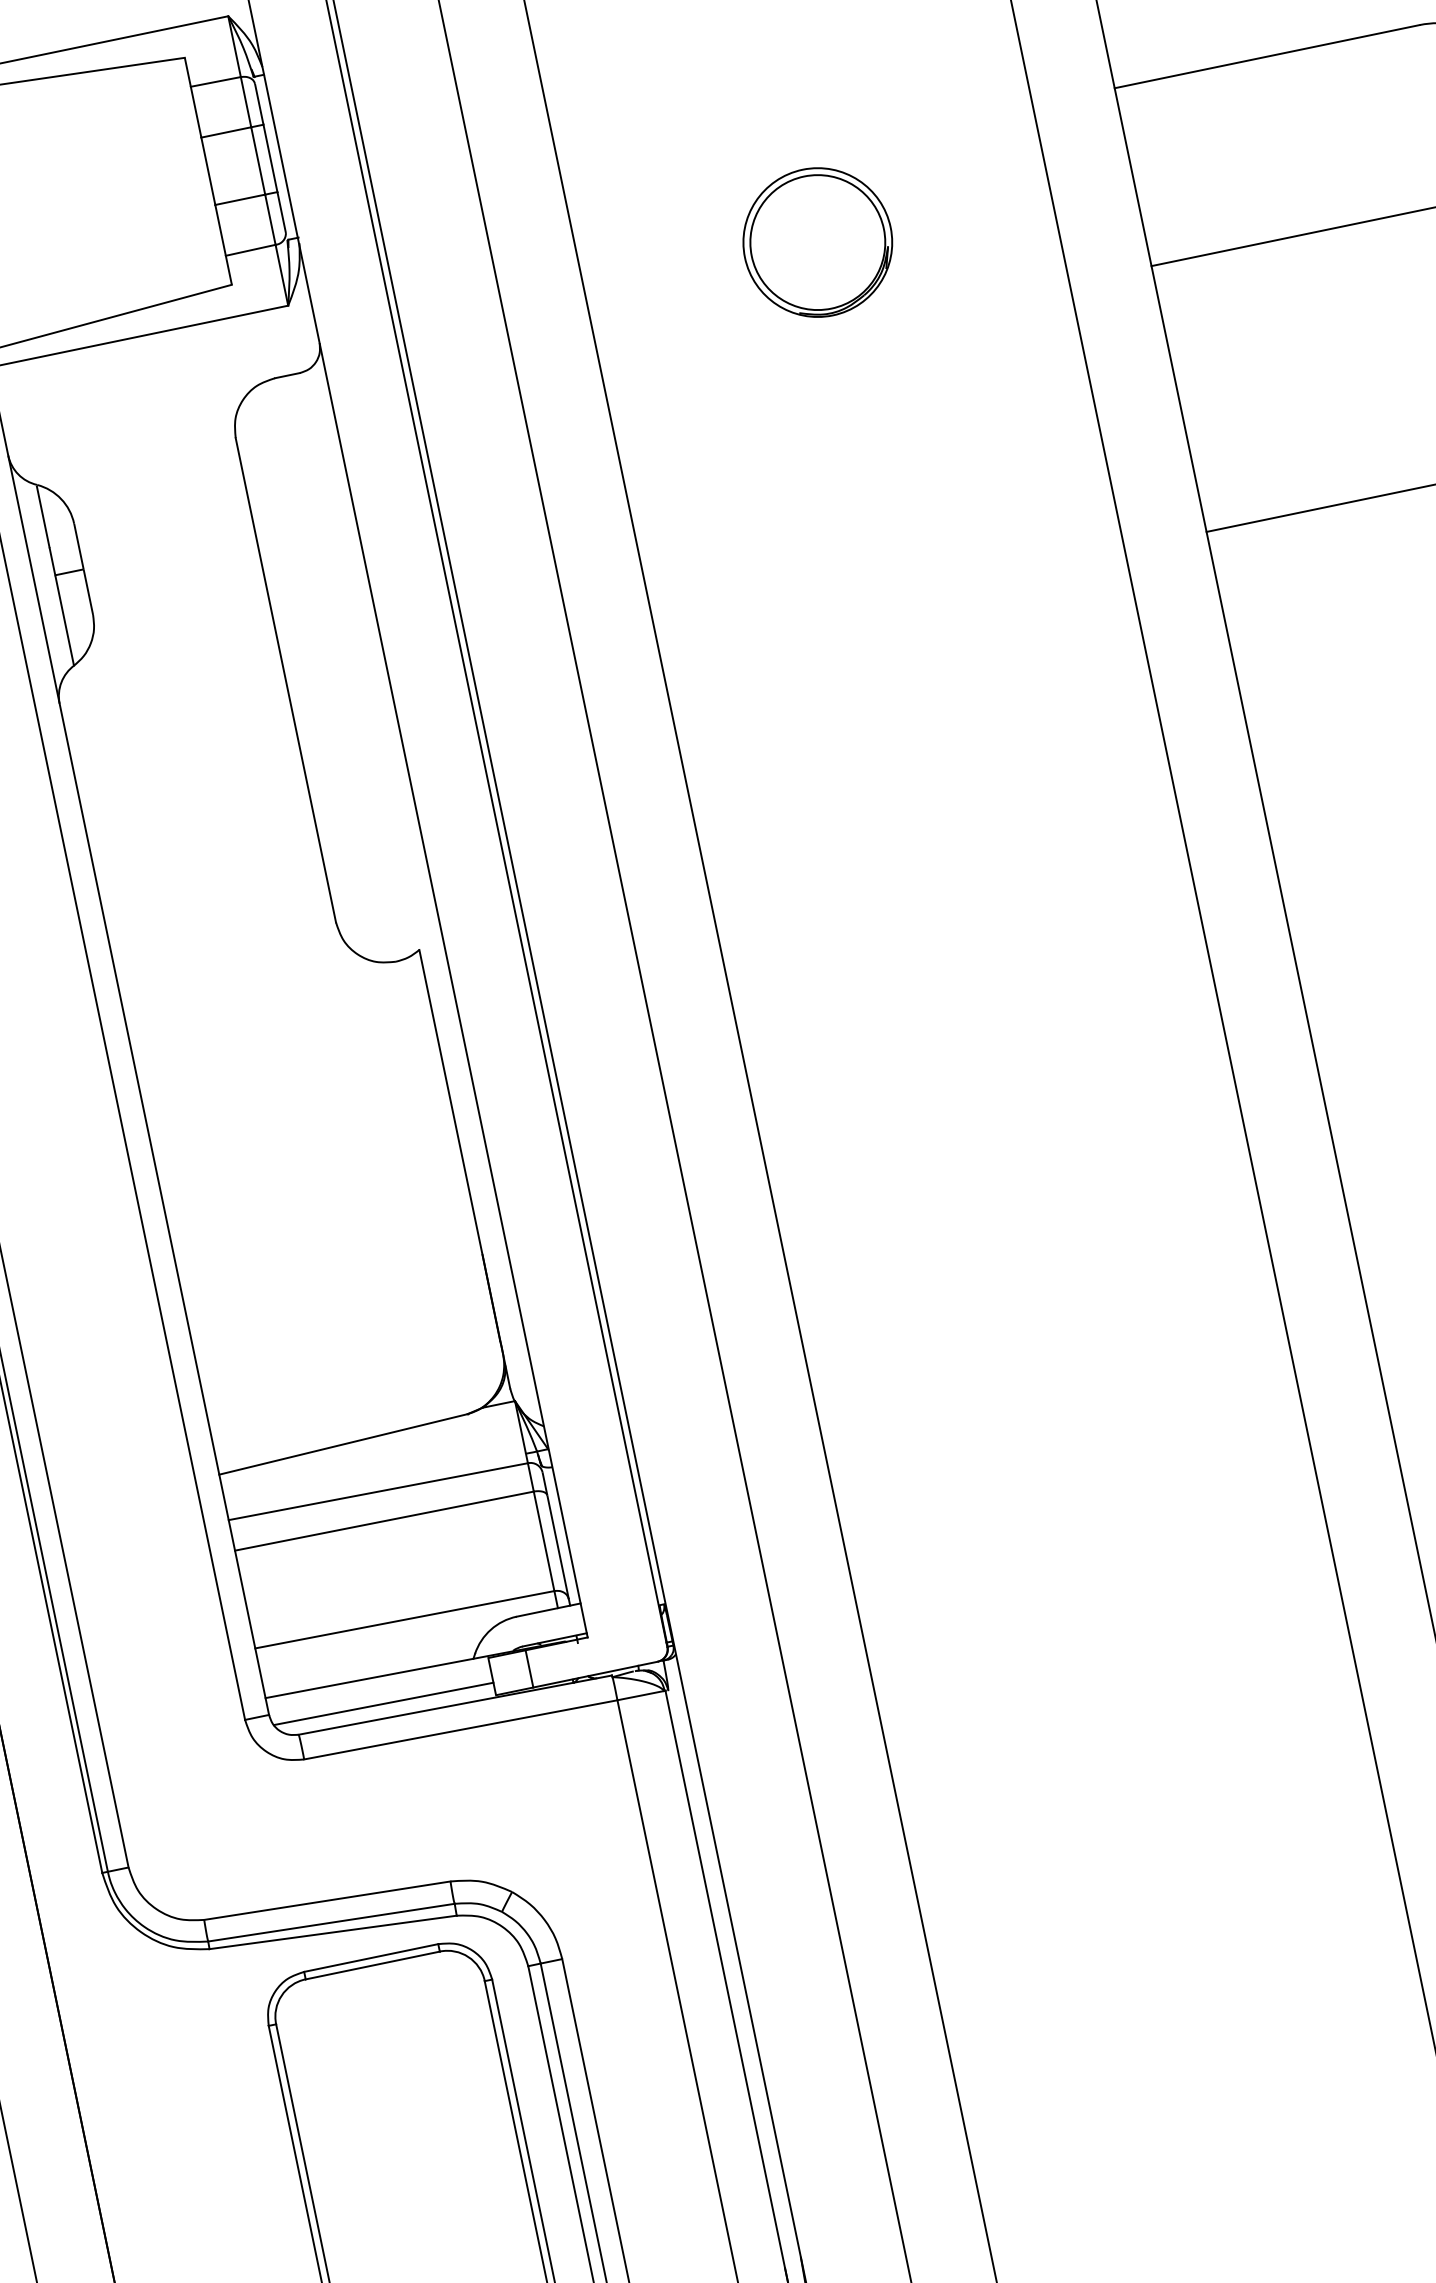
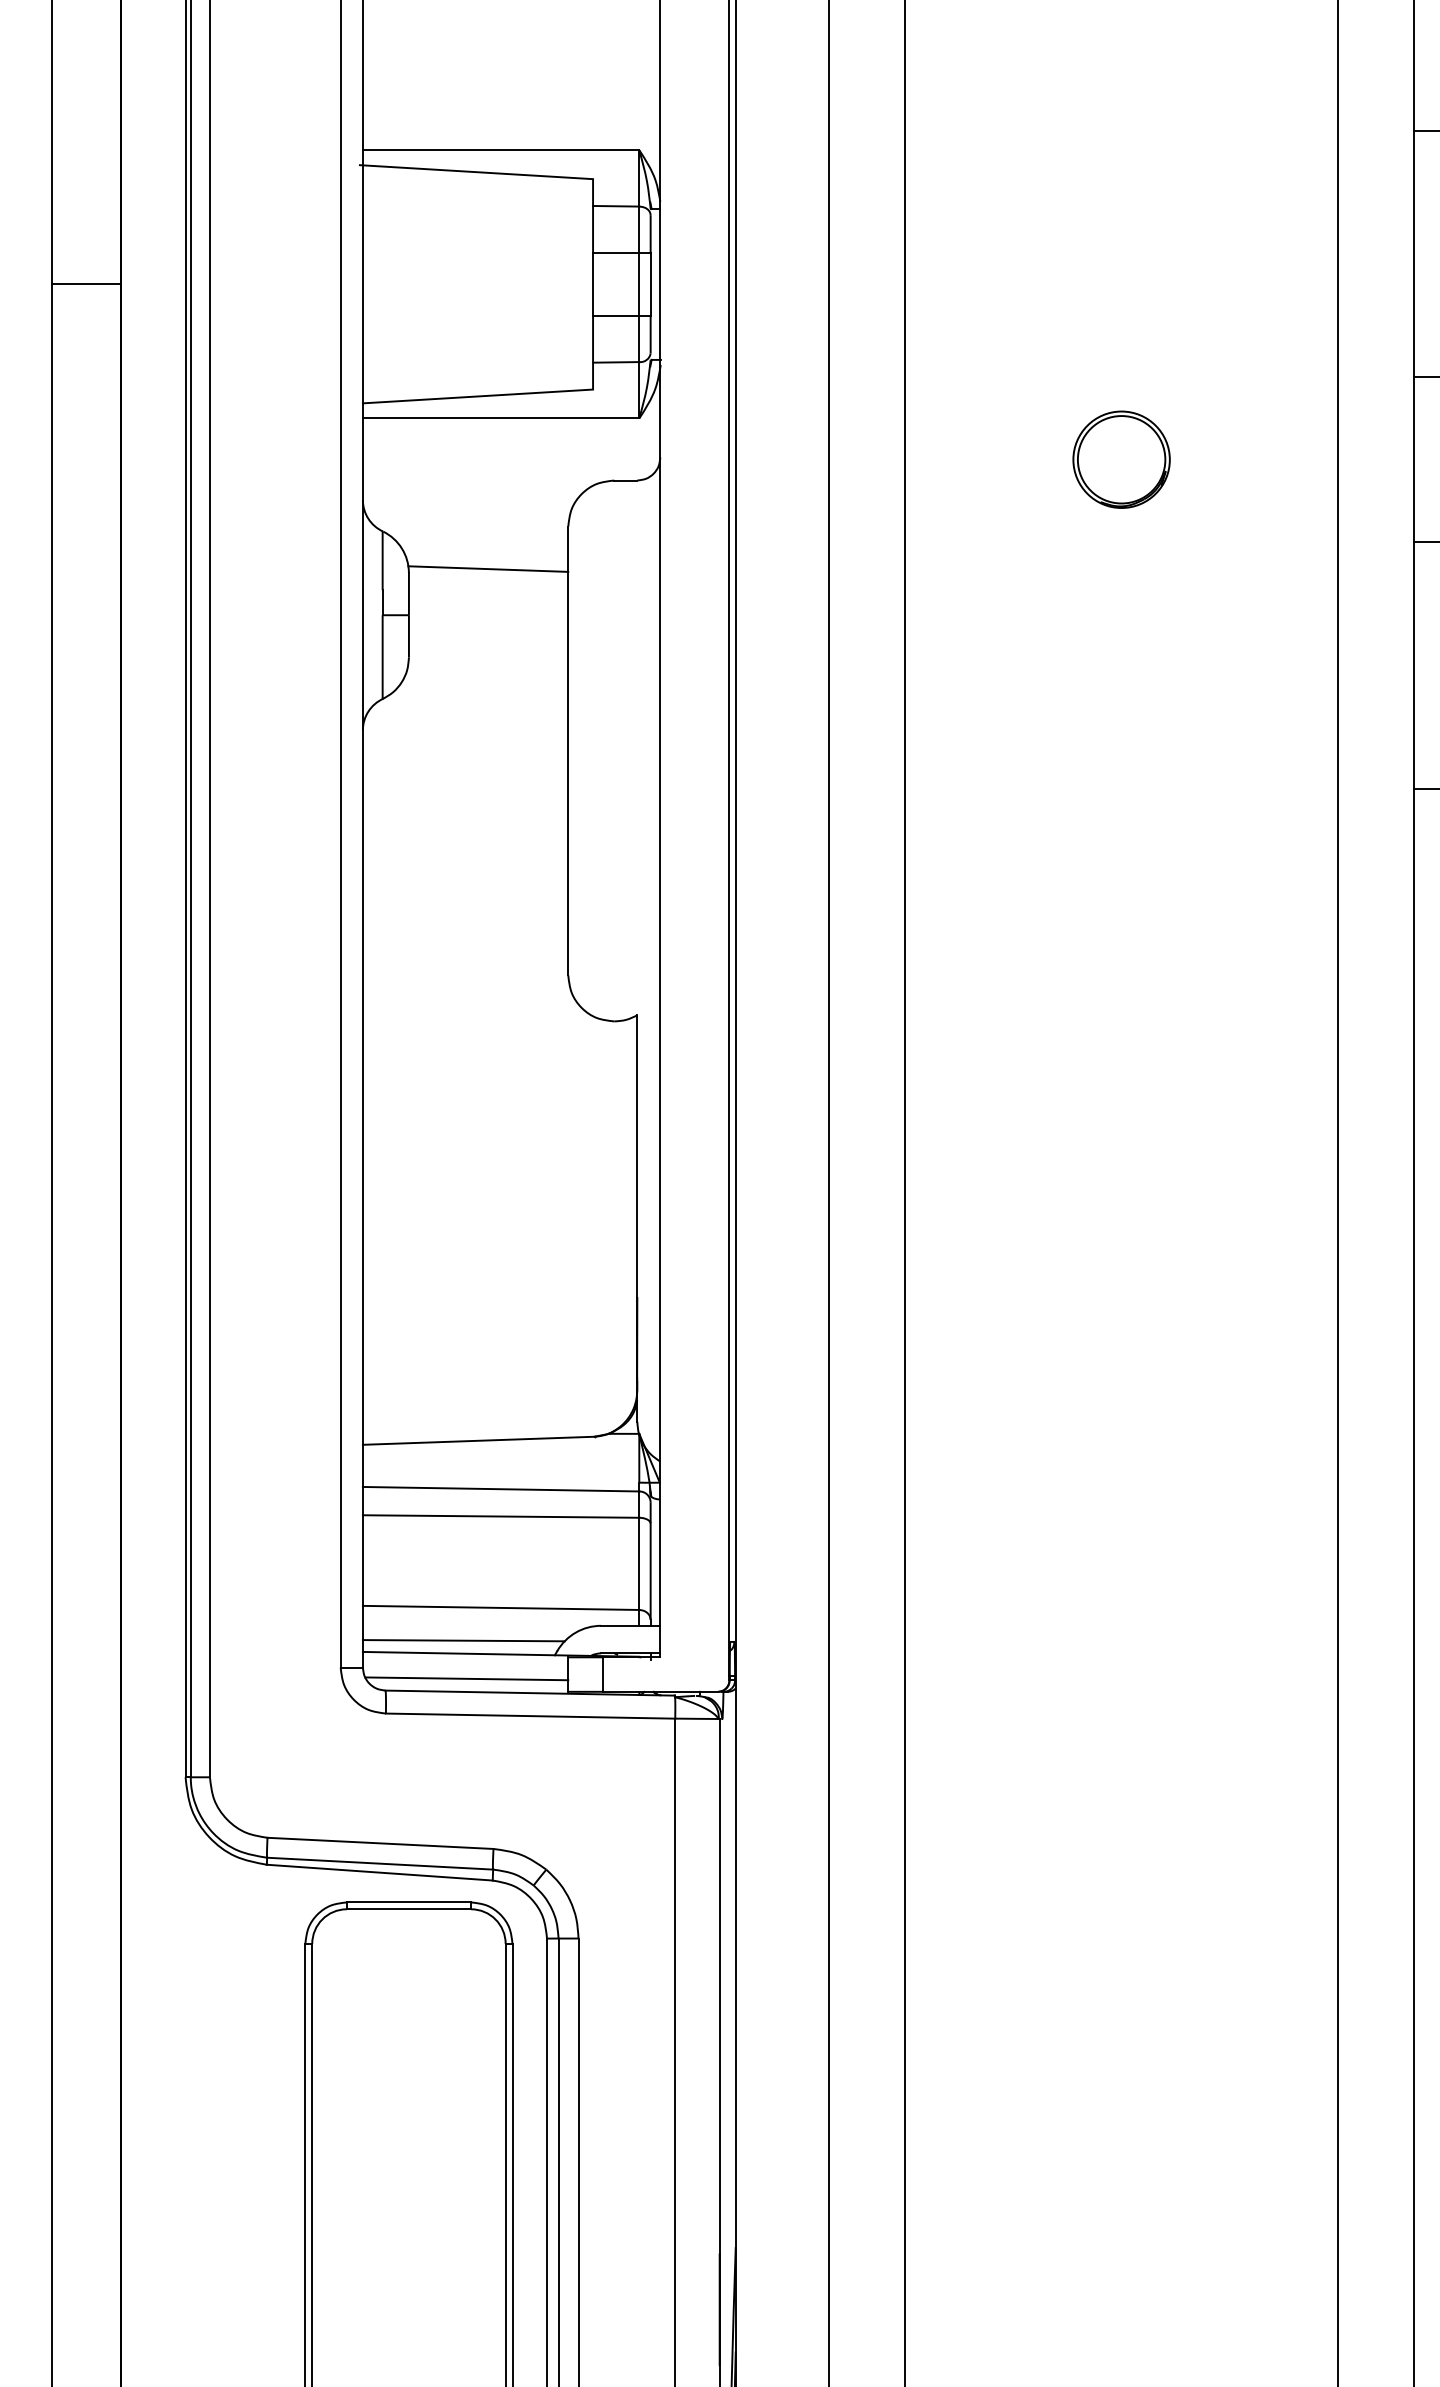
part: (817, 242) -> (1121, 459), size x0.71
line: (159, 501) -> (488, 568), added
line: (371, 1663) -> (463, 1640), added

